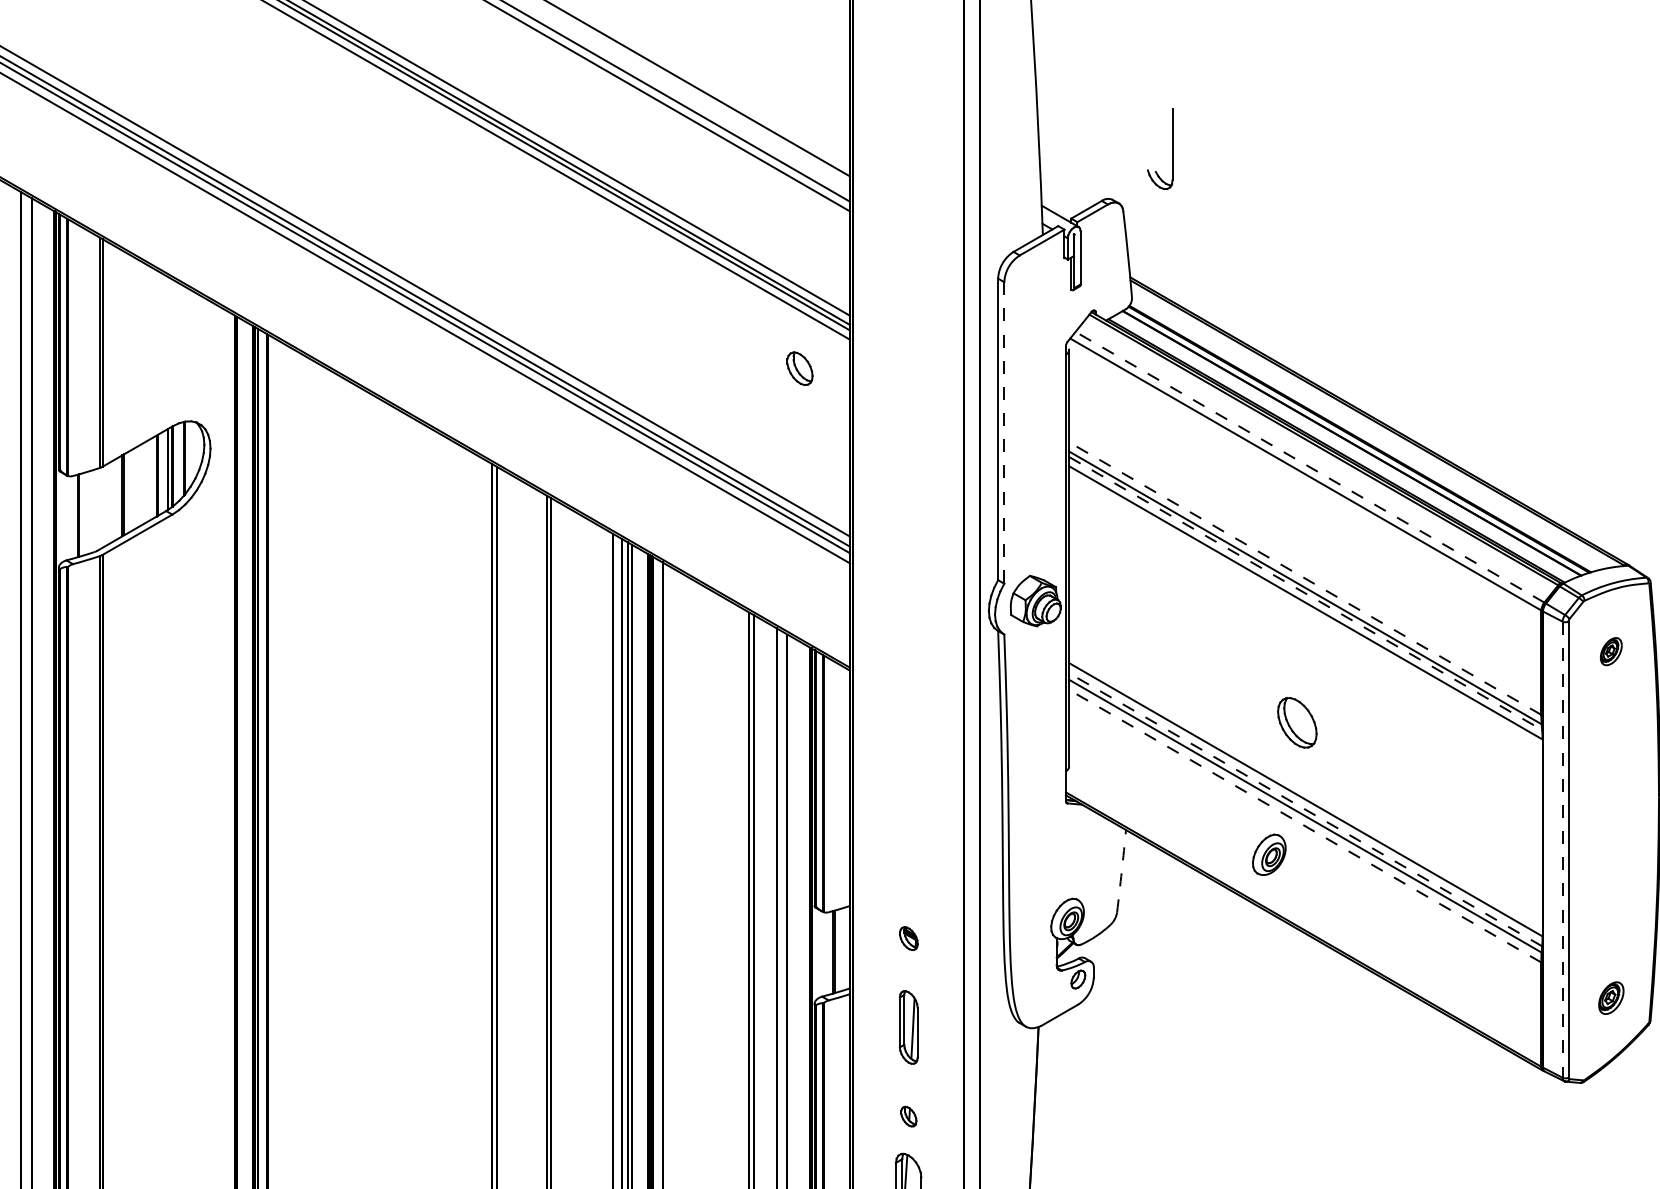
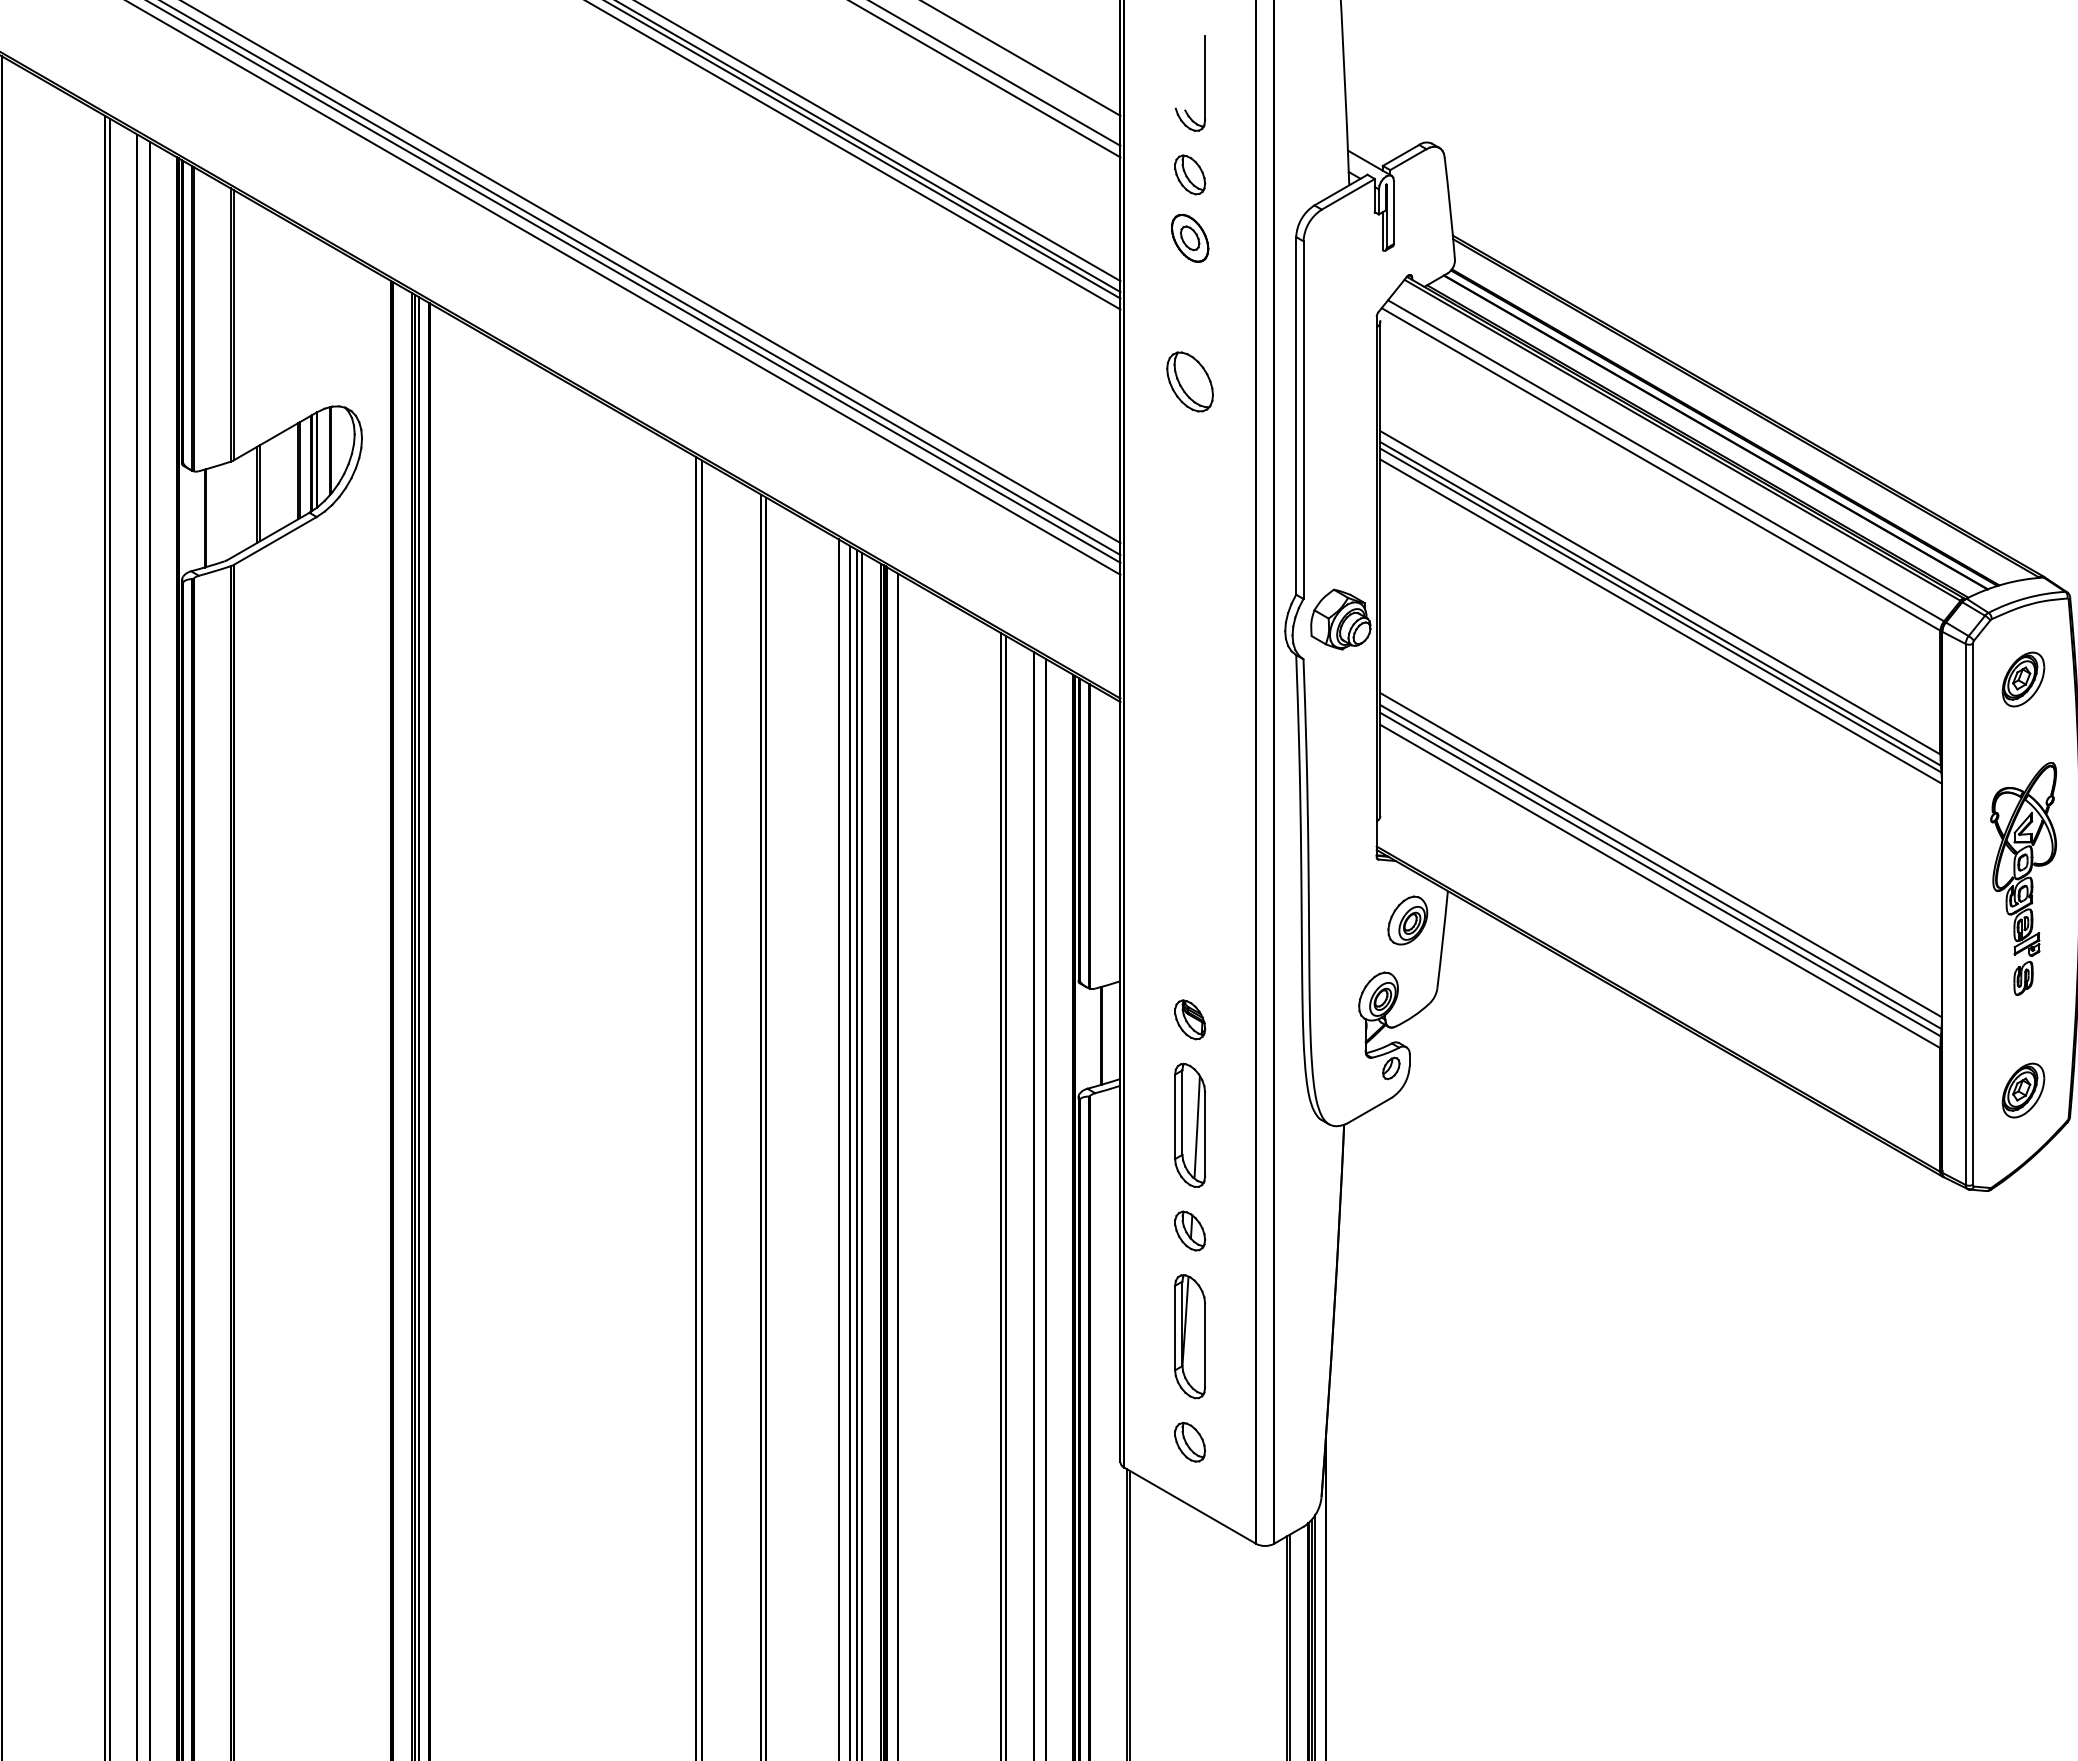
part: (1172, 149) -> (1204, 83), moved
part: (909, 278) -> (1190, 237), added
part: (800, 368) -> (1190, 174), moved
line: (1004, 433) -> (1303, 420), dashed -> solid
line: (1309, 466) -> (1665, 460), dashed -> solid
line: (1305, 578) -> (1660, 592), dashed -> solid
line: (1305, 593) -> (1660, 610), dashed -> solid
part: (1611, 651) -> (2023, 679), size x1.67
part: (1296, 722) -> (1189, 381), moved
line: (1305, 810) -> (1660, 867), dashed -> solid
part: (1611, 819) -> (2023, 878), added
line: (1305, 826) -> (1660, 886), dashed -> solid
line: (1562, 849) -> (1965, 914), dashed -> solid
part: (1269, 854) -> (1407, 920), moved
arc: (1121, 870) -> (1442, 939), dashed -> solid
part: (909, 938) -> (1190, 1019), size x1.43
part: (1611, 998) -> (2023, 1090), size x1.43
part: (909, 1026) -> (1190, 1124), size x1.43
part: (909, 1116) -> (1190, 1230), size x1.67

